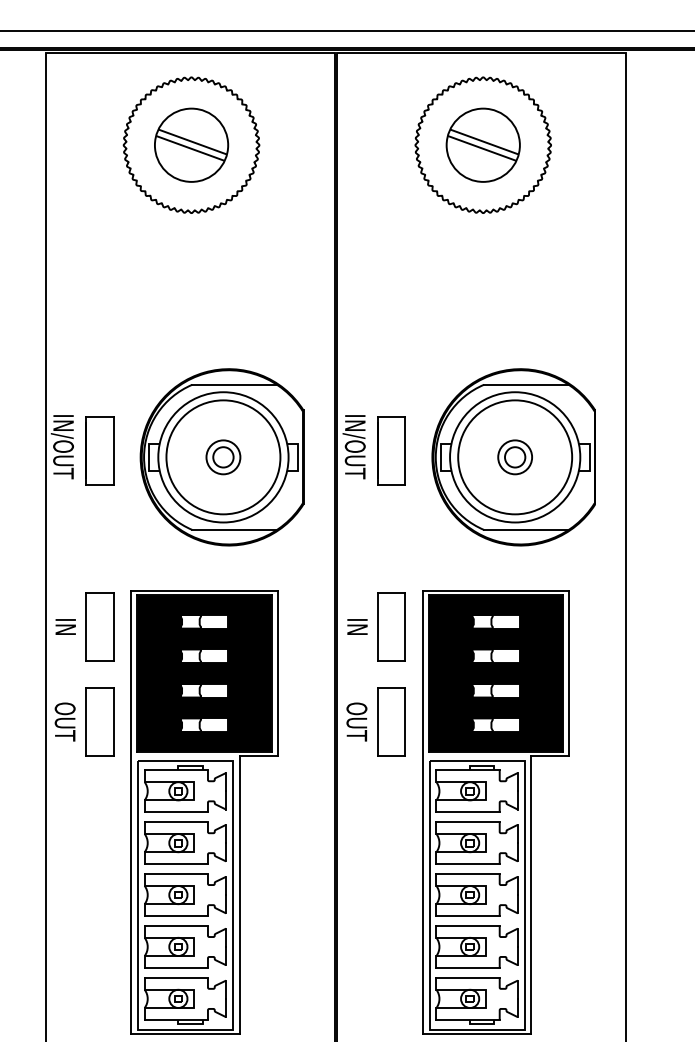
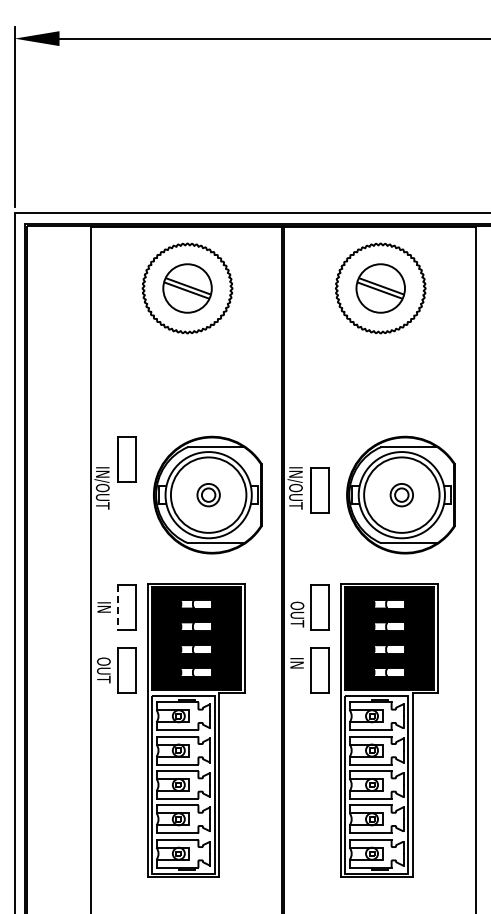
part: (99, 450) -> (126, 459), moved
line: (85, 627) -> (117, 607), solid -> dashed
text: (357, 637) -> (297, 614), IN -> OUT
text: (356, 722) -> (296, 670), OUT -> IN

